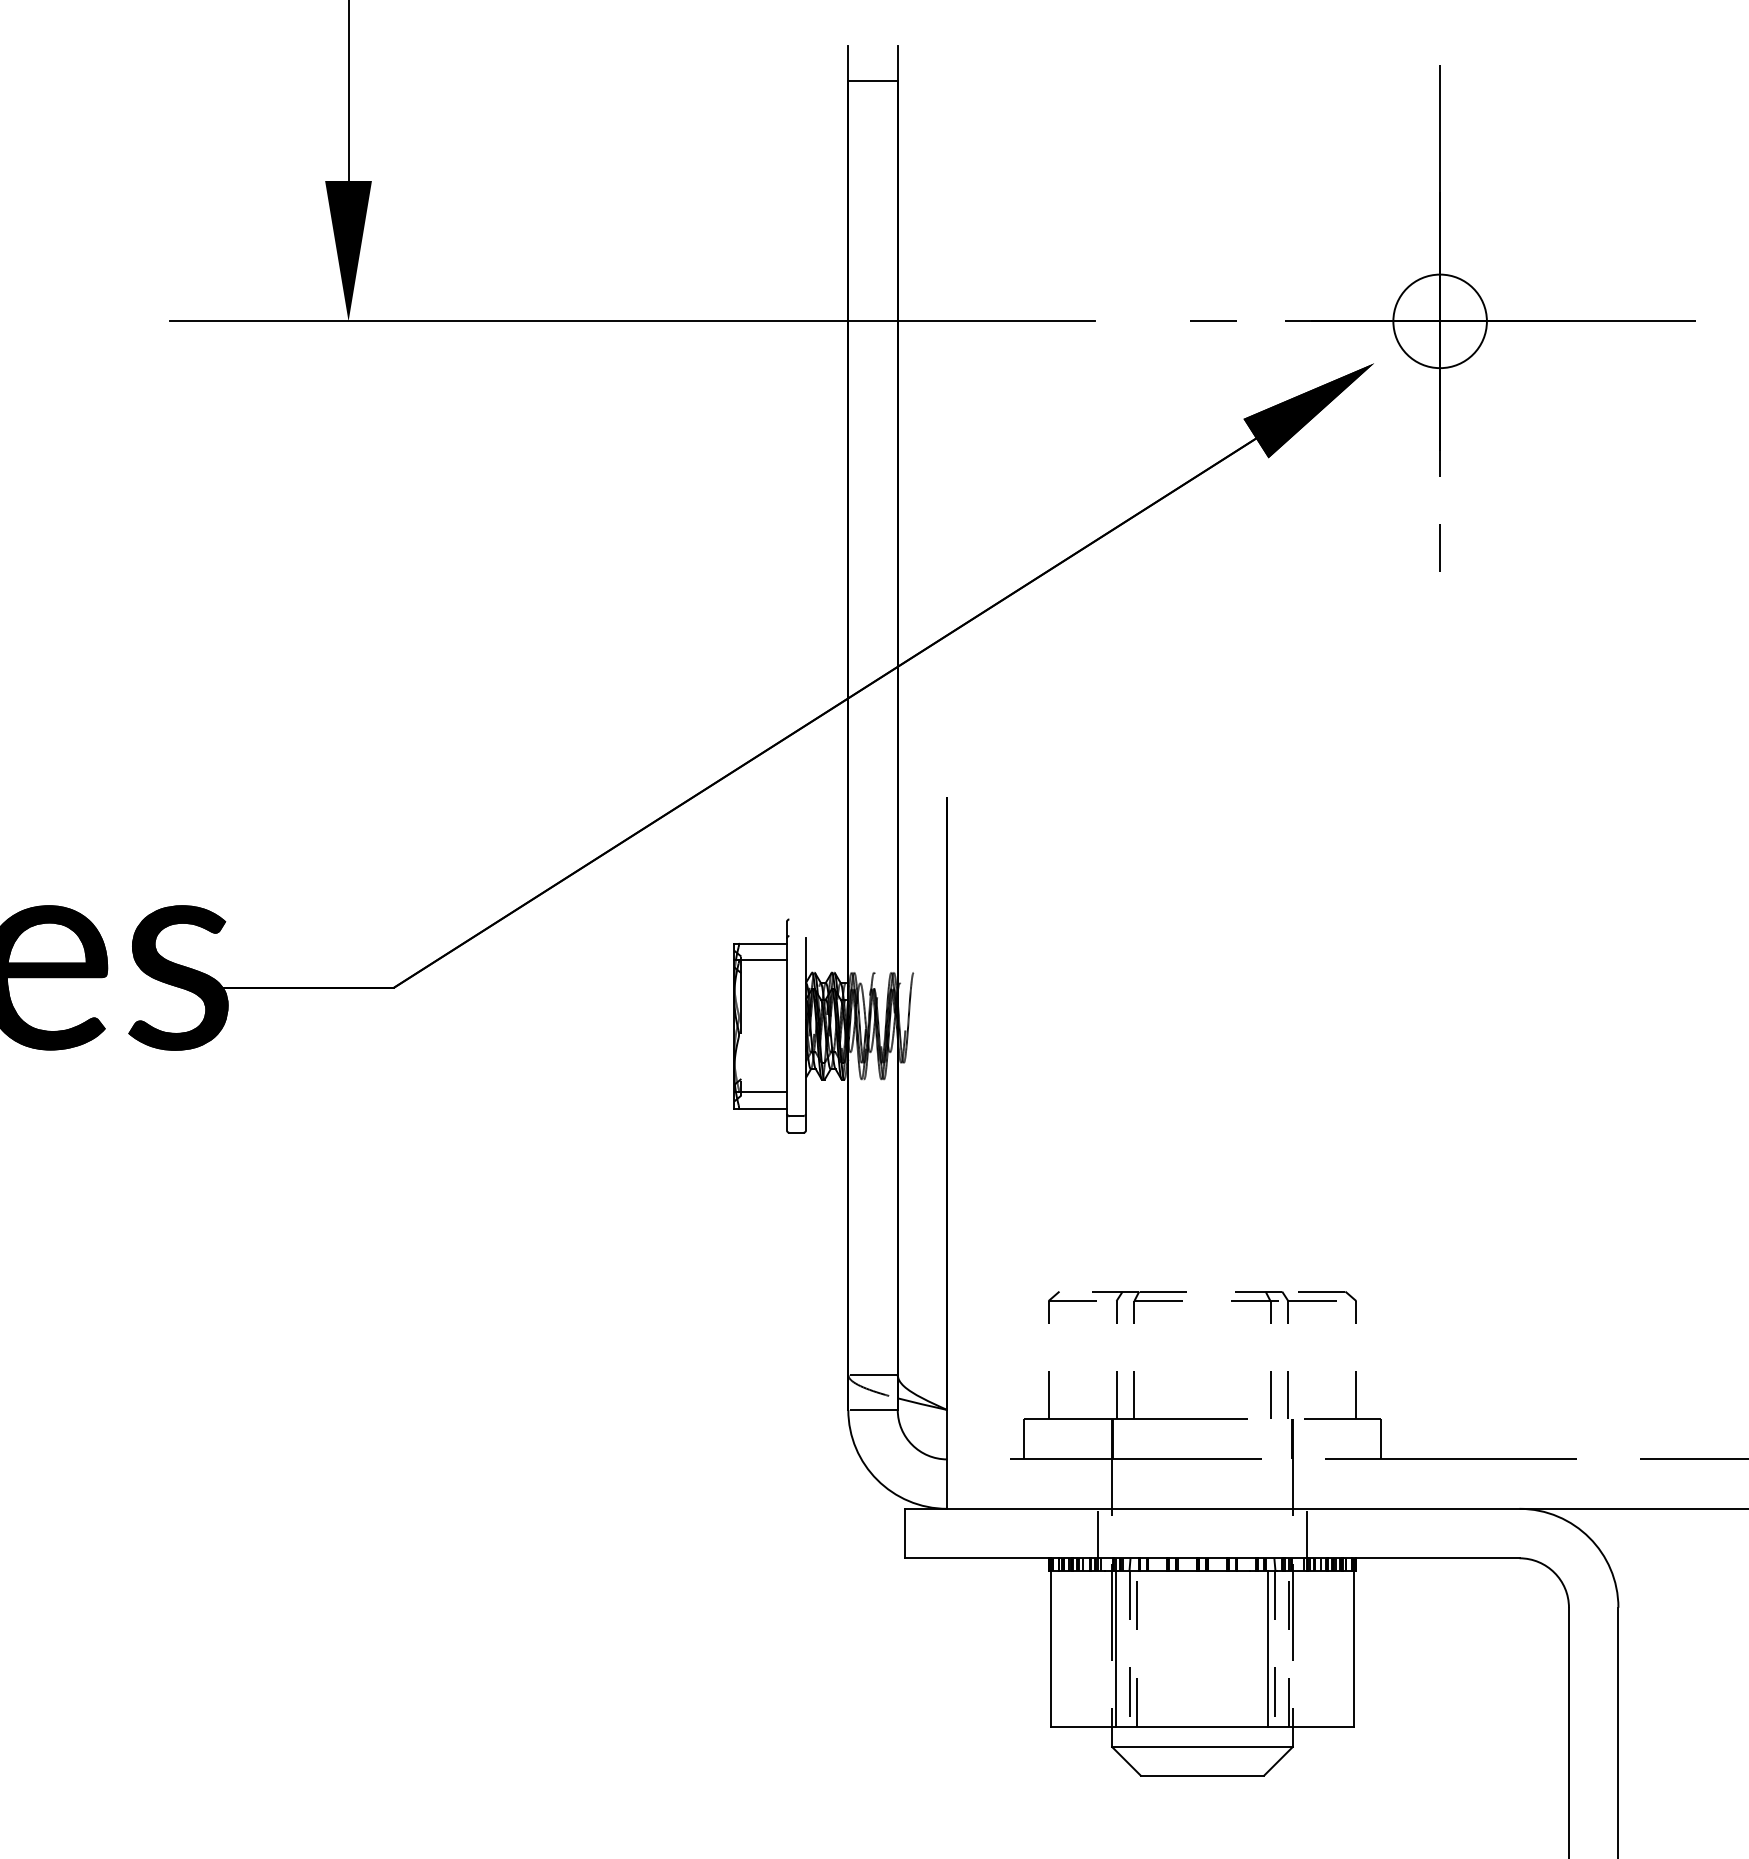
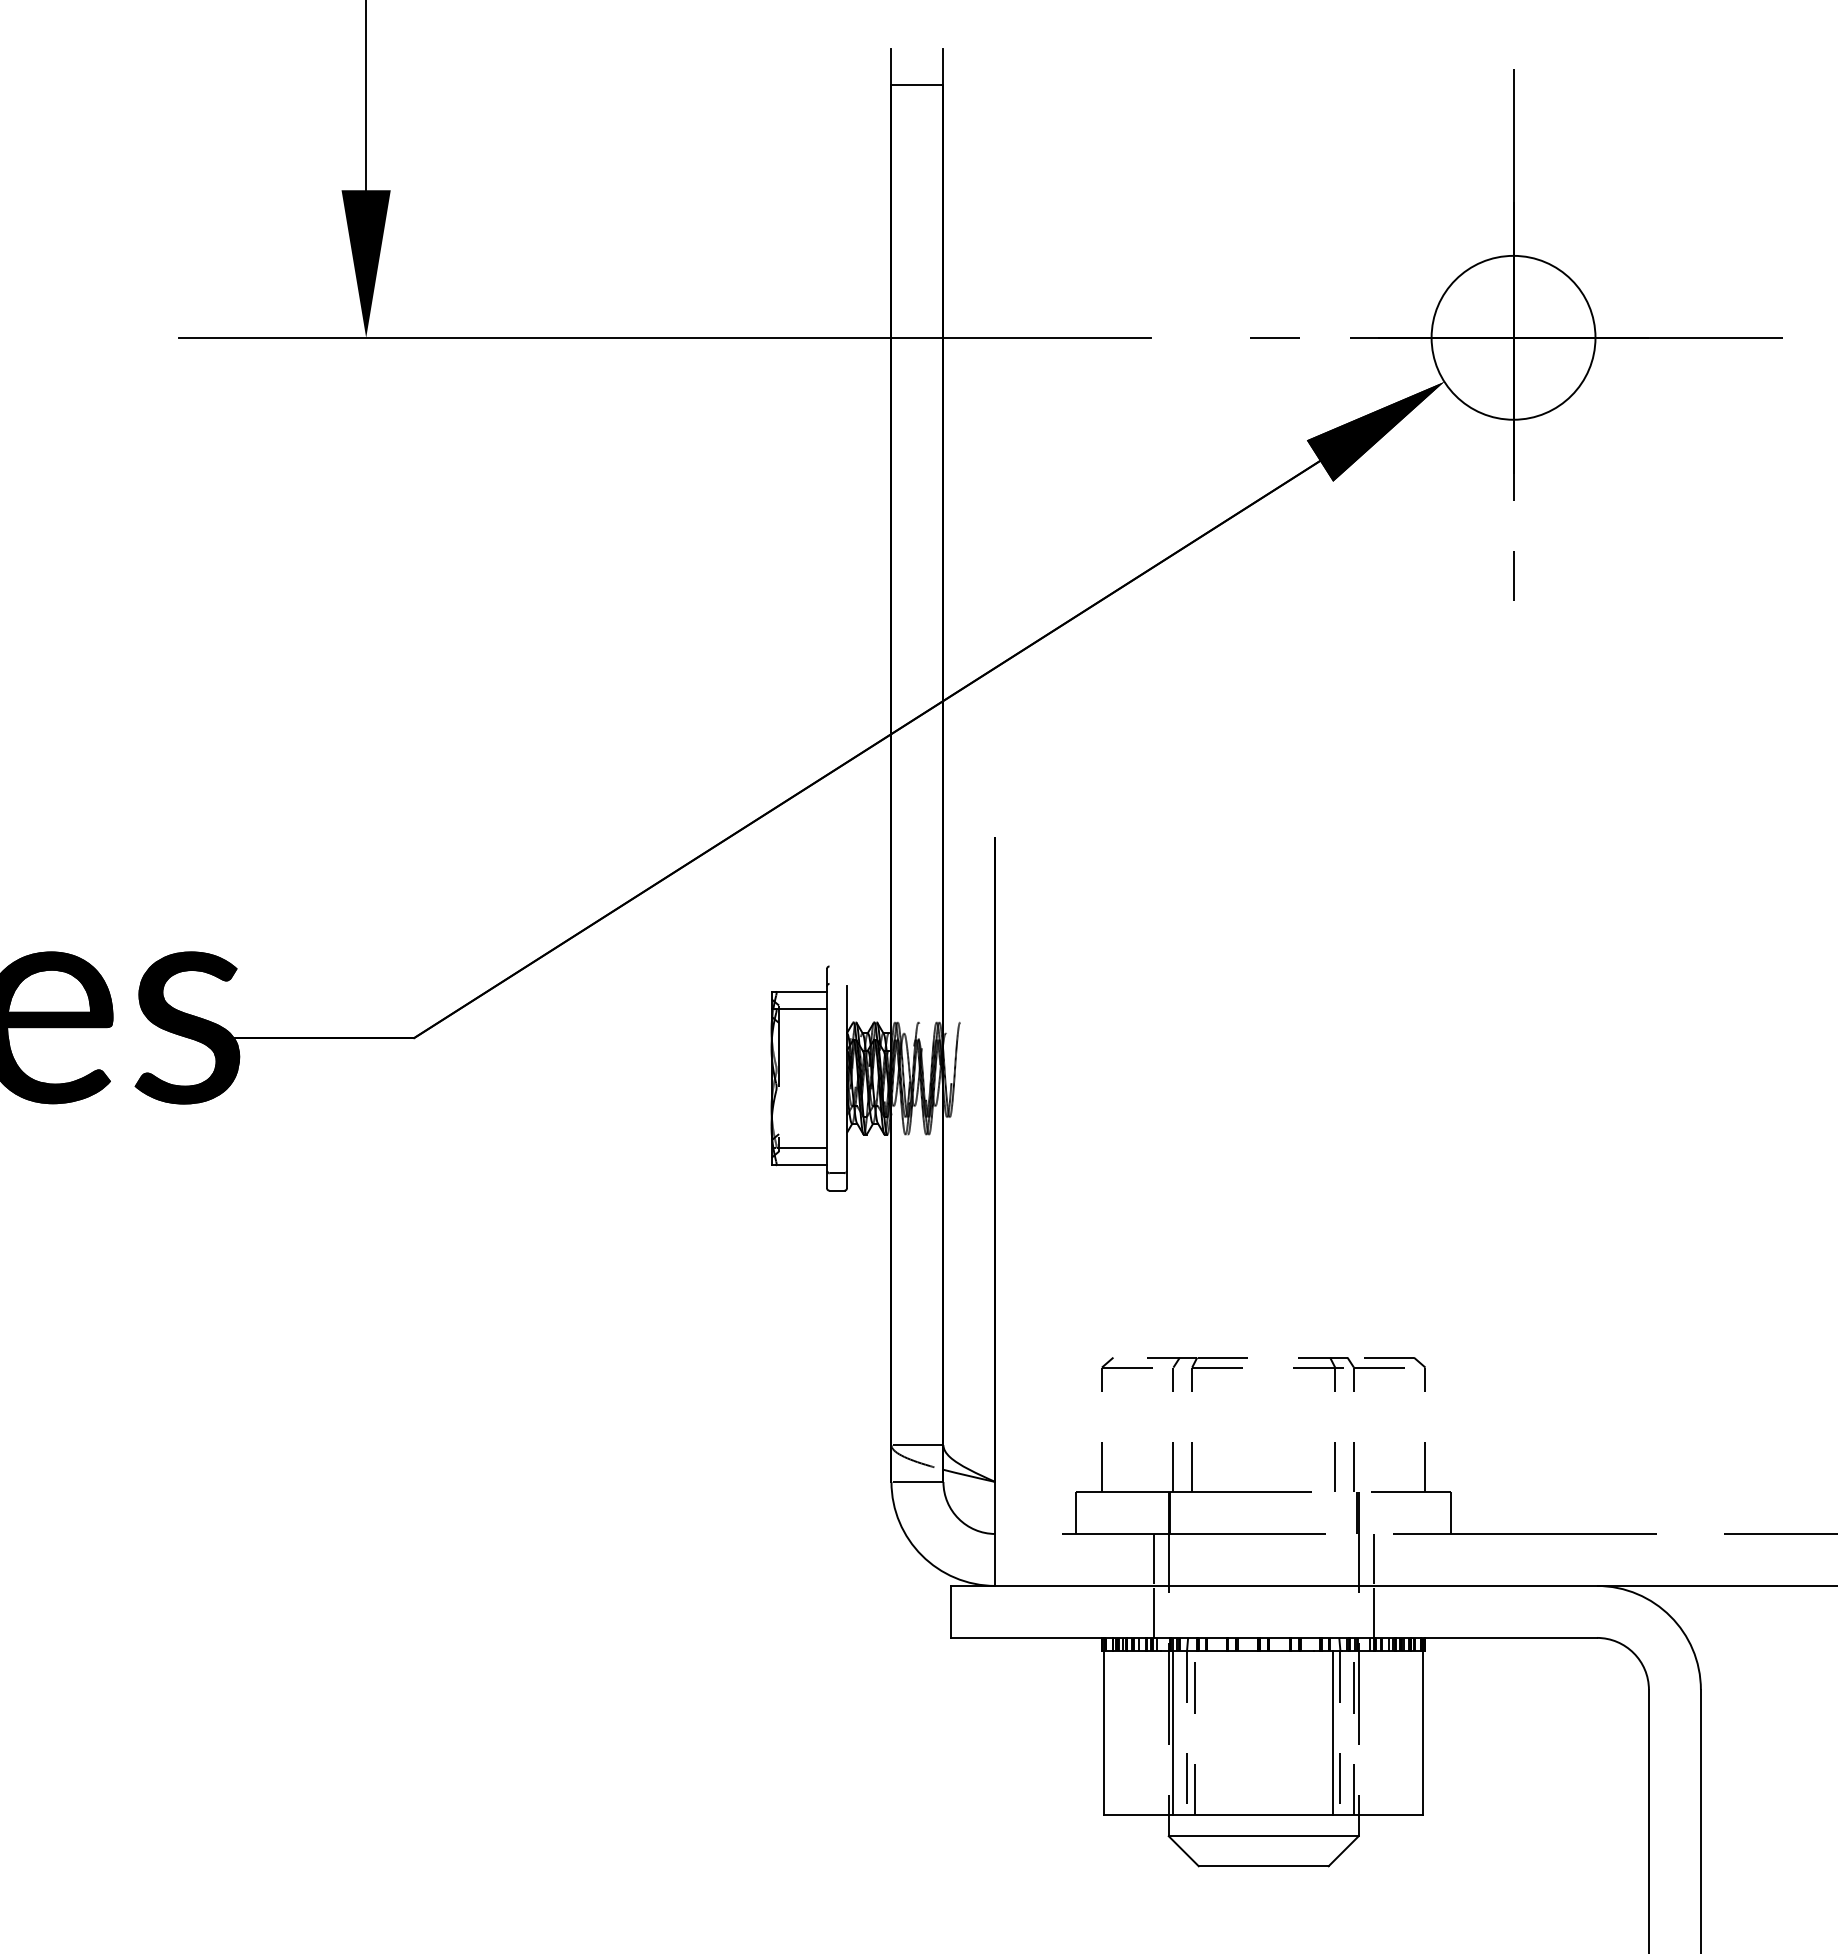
circle: (1440, 321) -> (1513, 337), size x1.67
line: (1097, 1483) -> (1153, 1559), added
line: (1306, 1483) -> (1373, 1559), added

